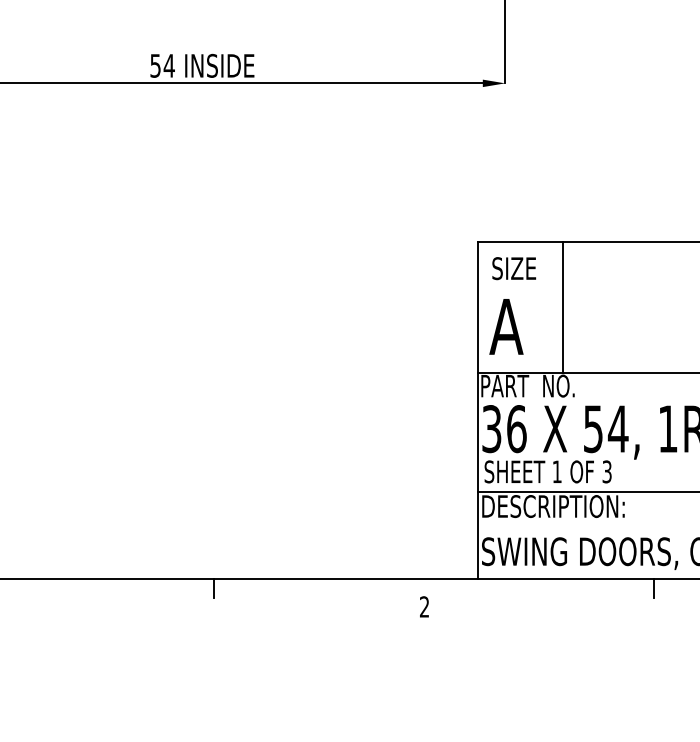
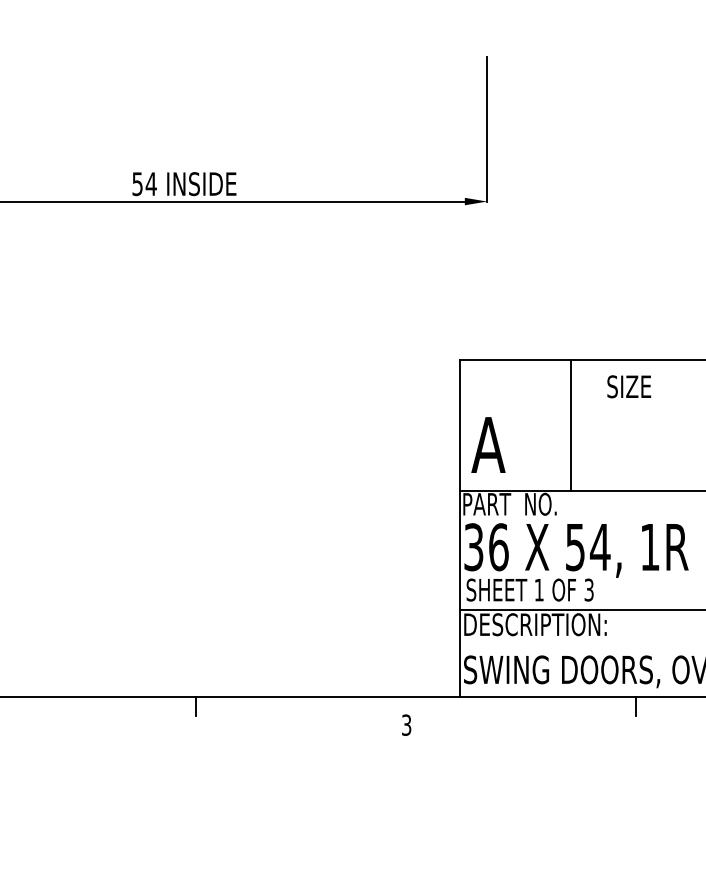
text: (514, 268) -> (629, 386), moved
line: (563, 307) -> (571, 425), moved
text: (424, 606) -> (406, 724), 2 -> 3

